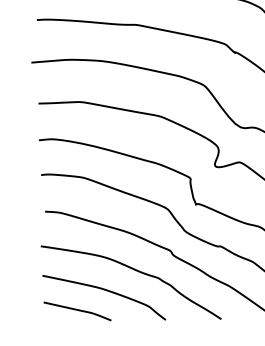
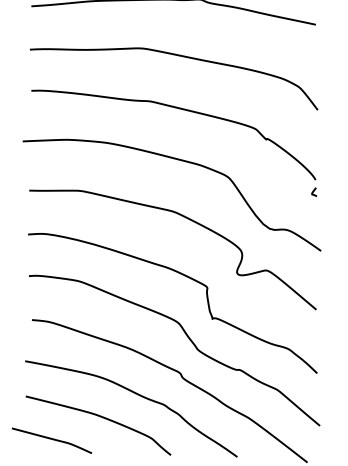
curve: (77, 310) -> (52, 439), moved

